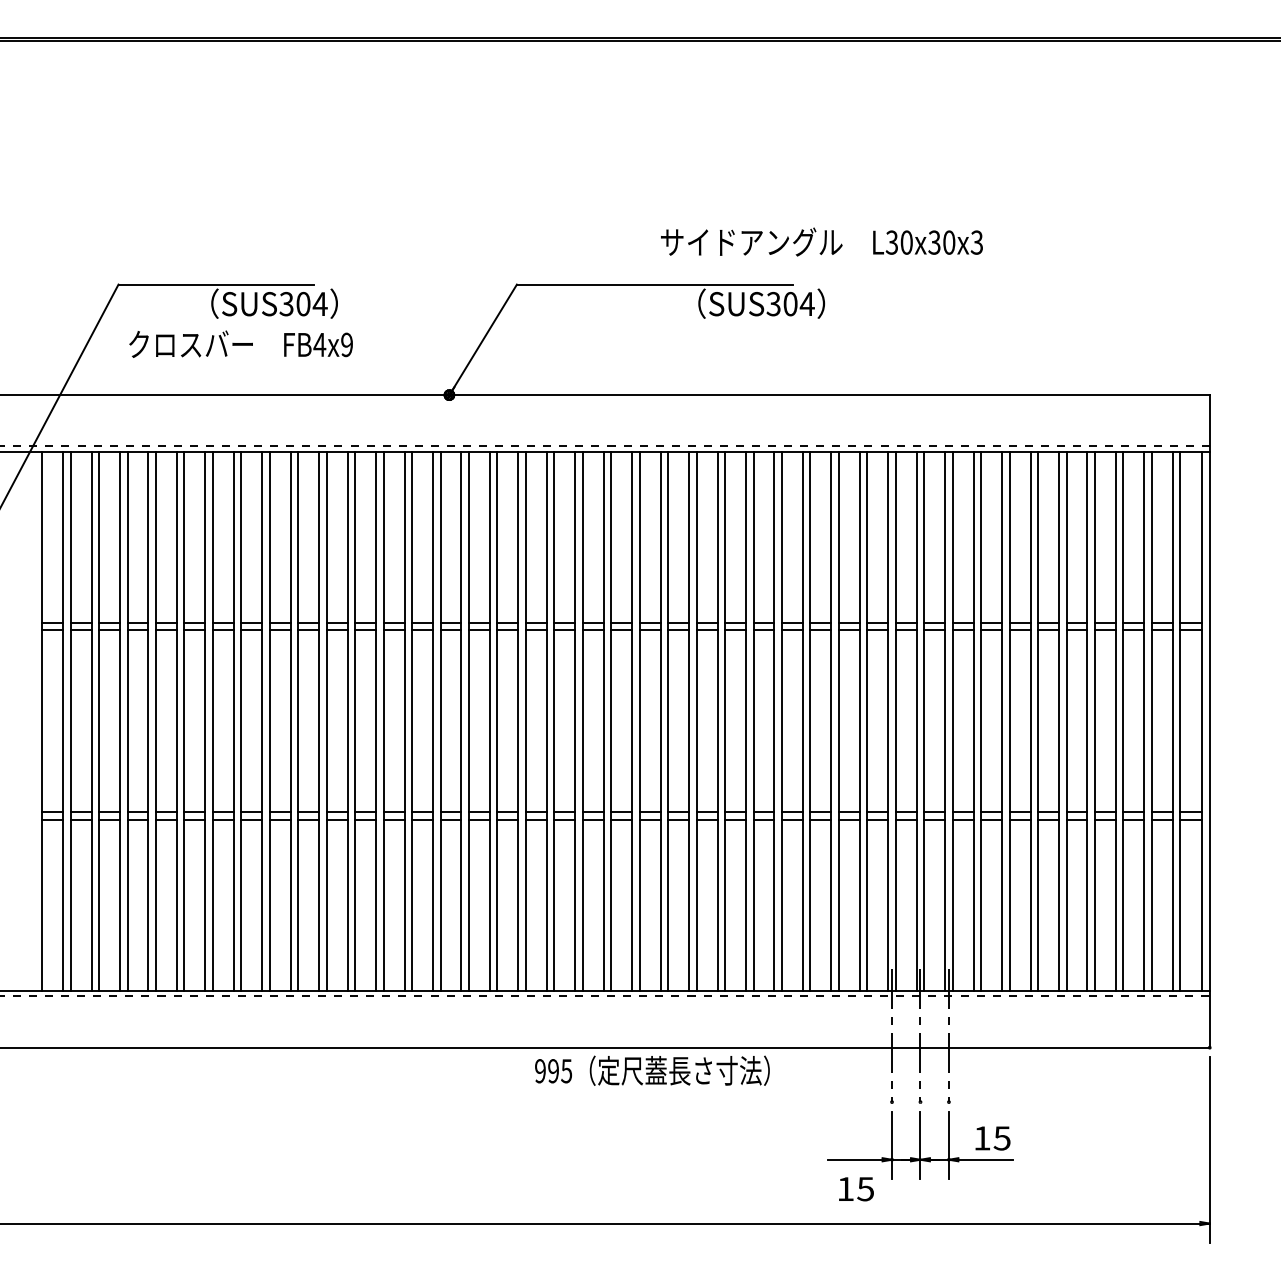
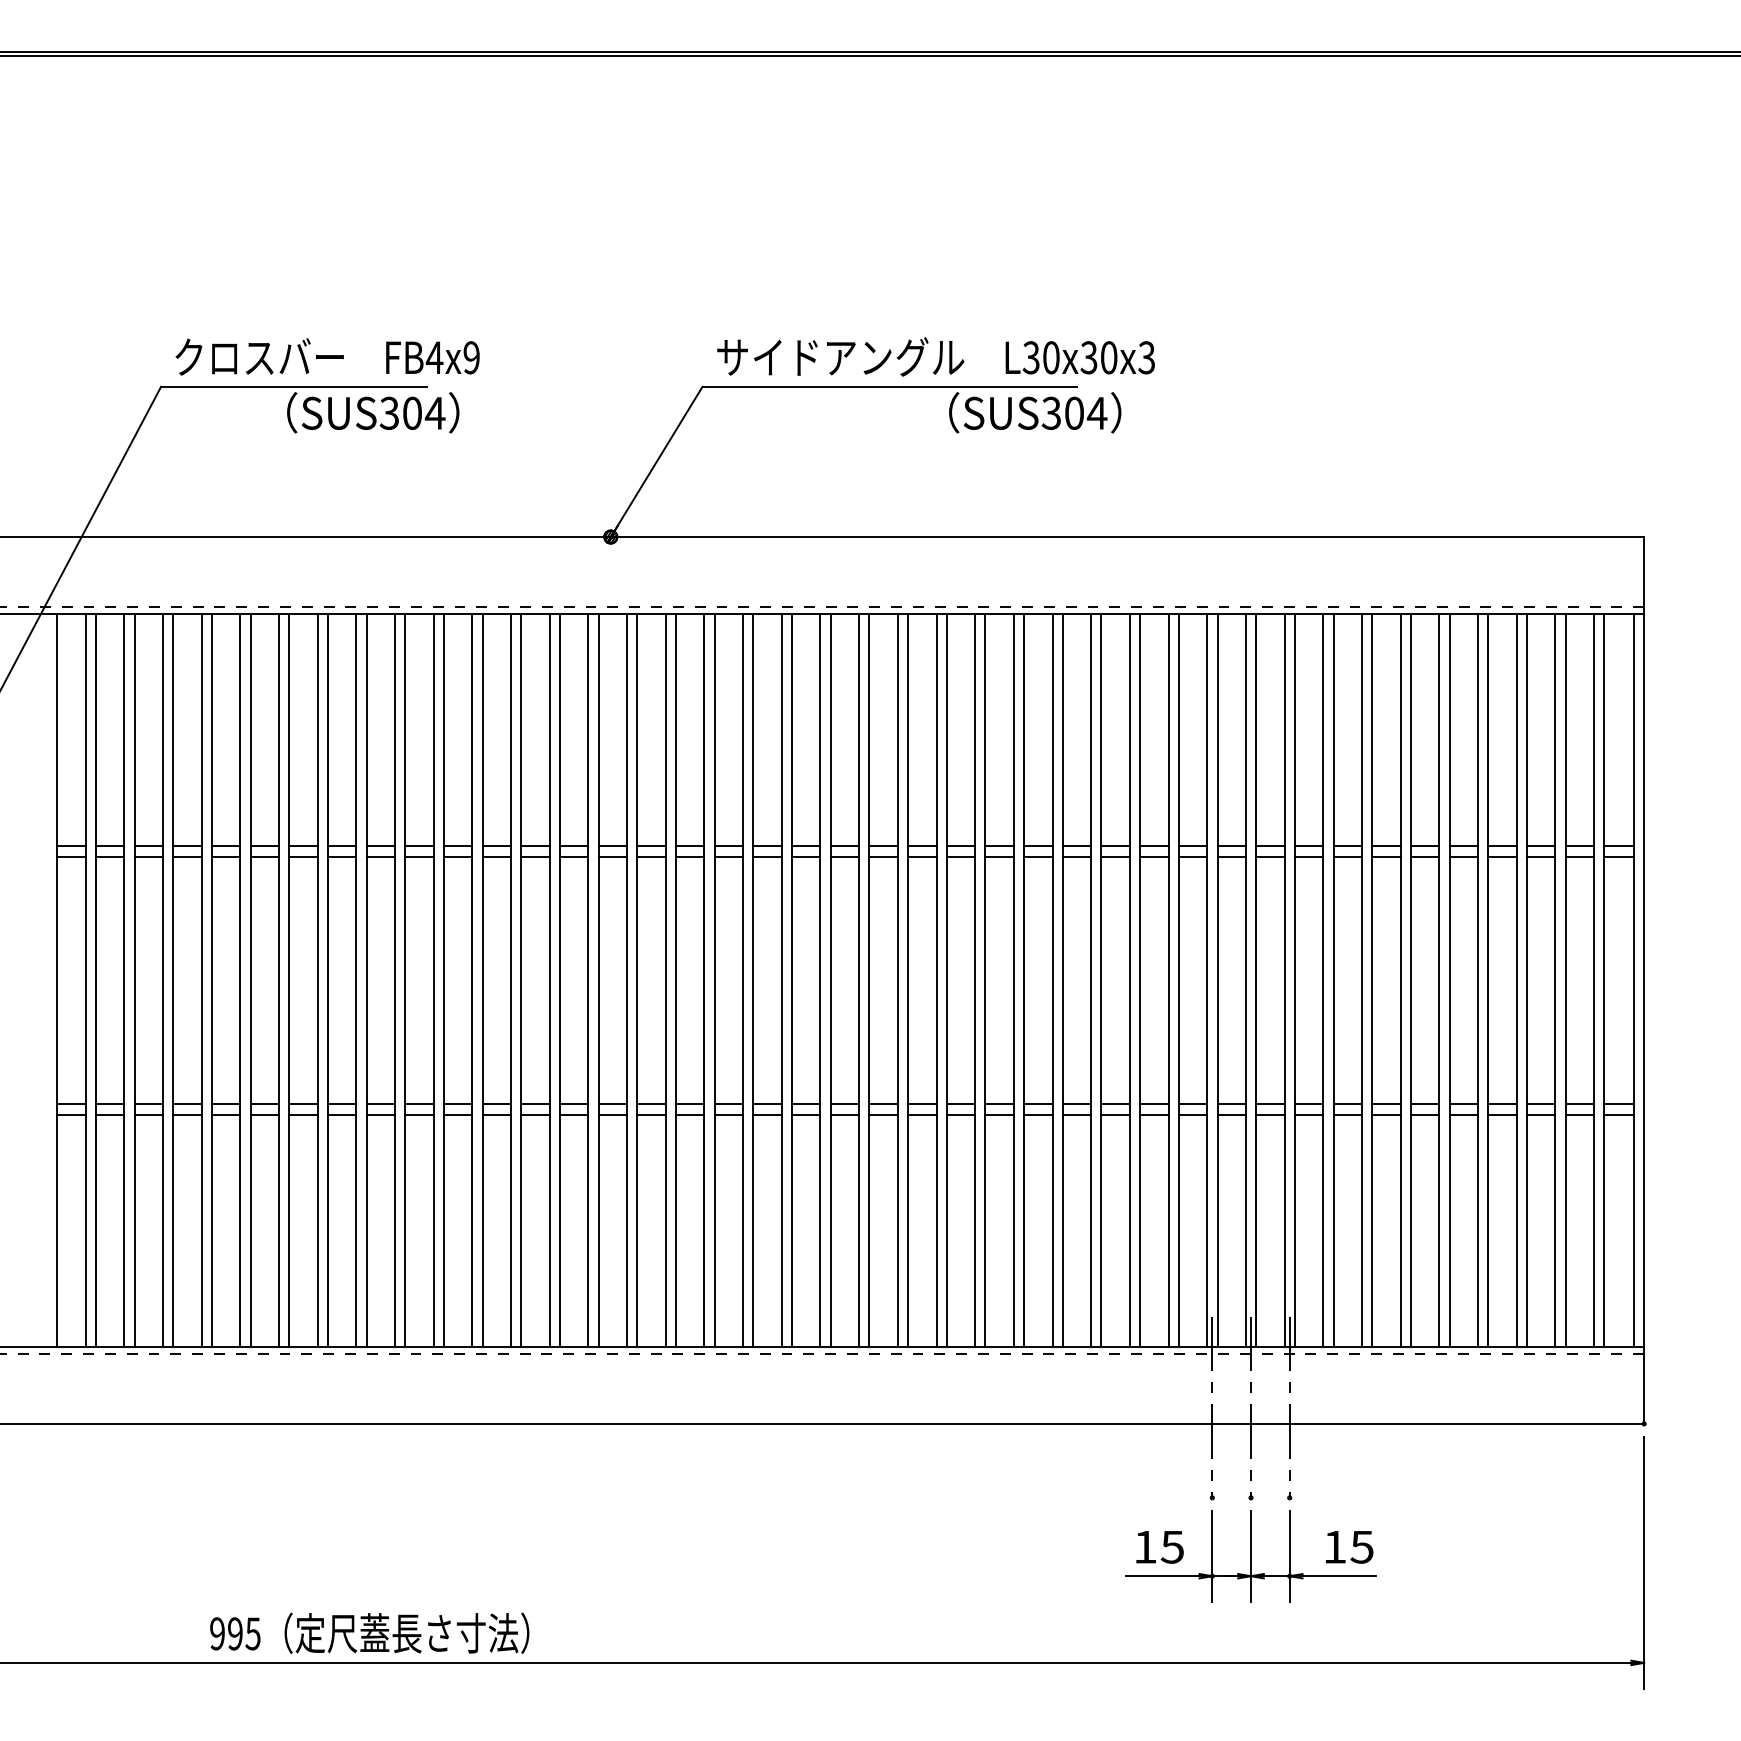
text: (821, 241) -> (935, 356), moved
text: (240, 343) -> (327, 356), moved
text: (652, 1070) -> (369, 1632), moved
text: (856, 1189) -> (1159, 1547), moved

